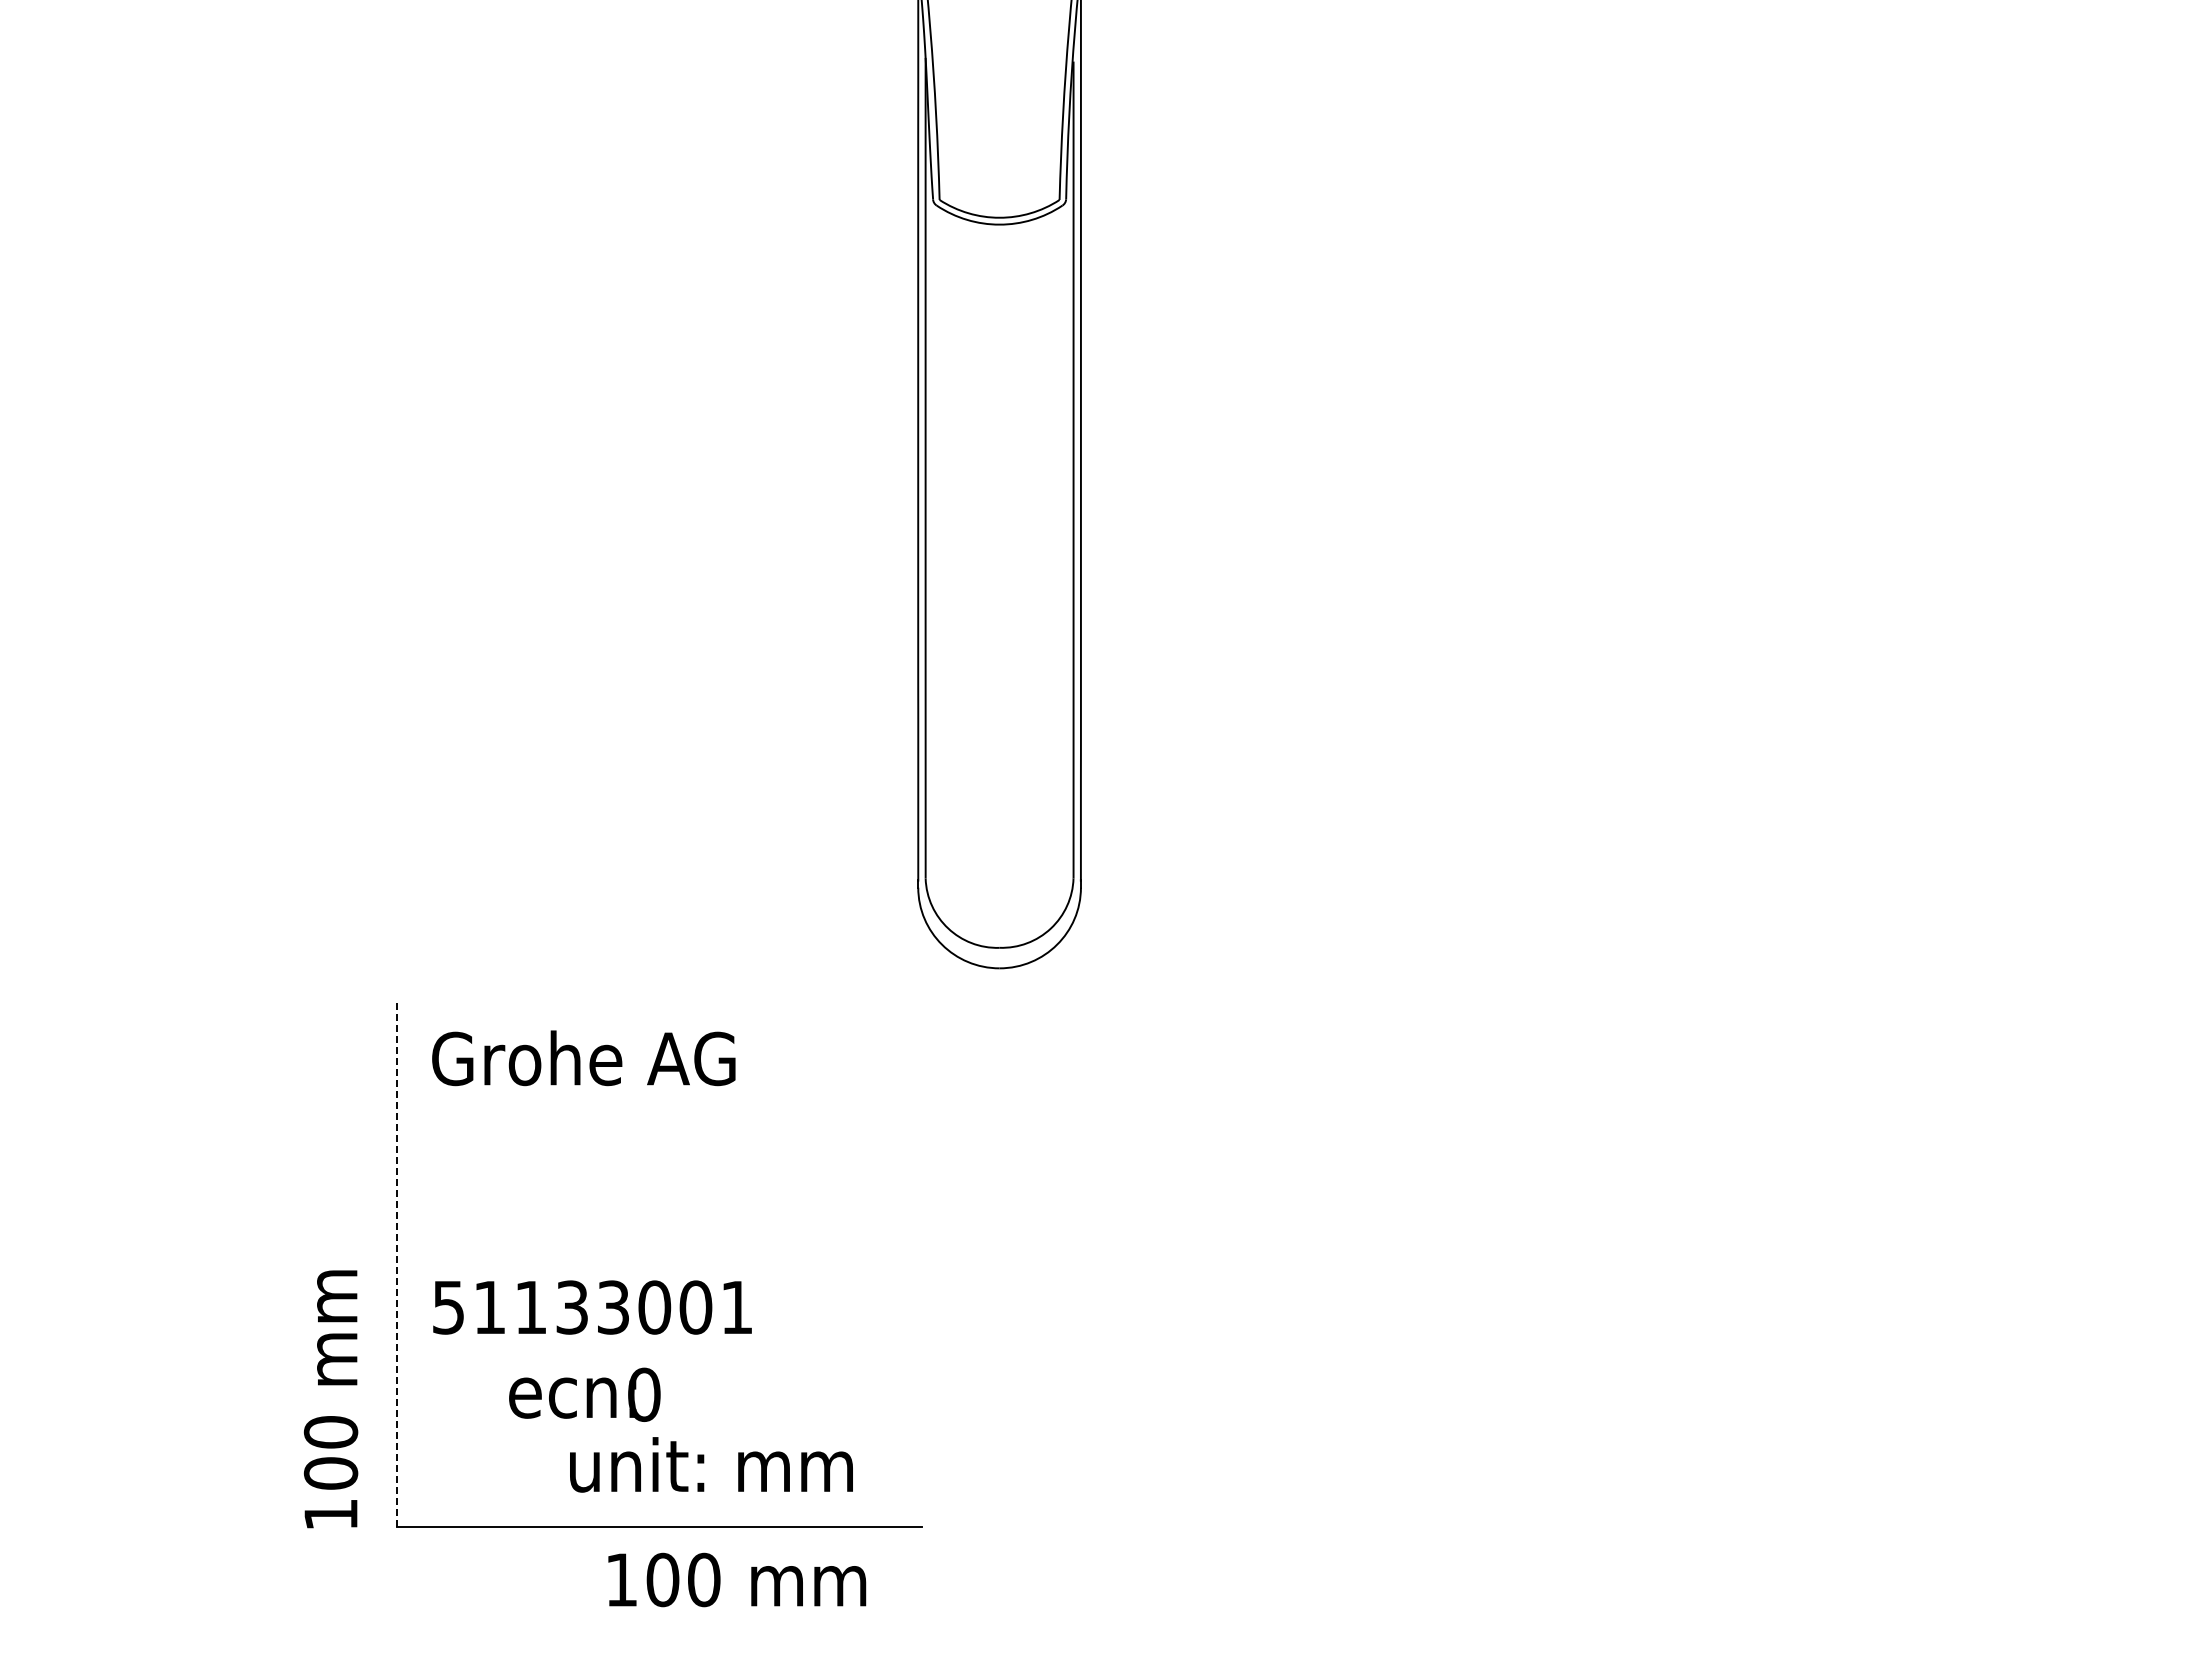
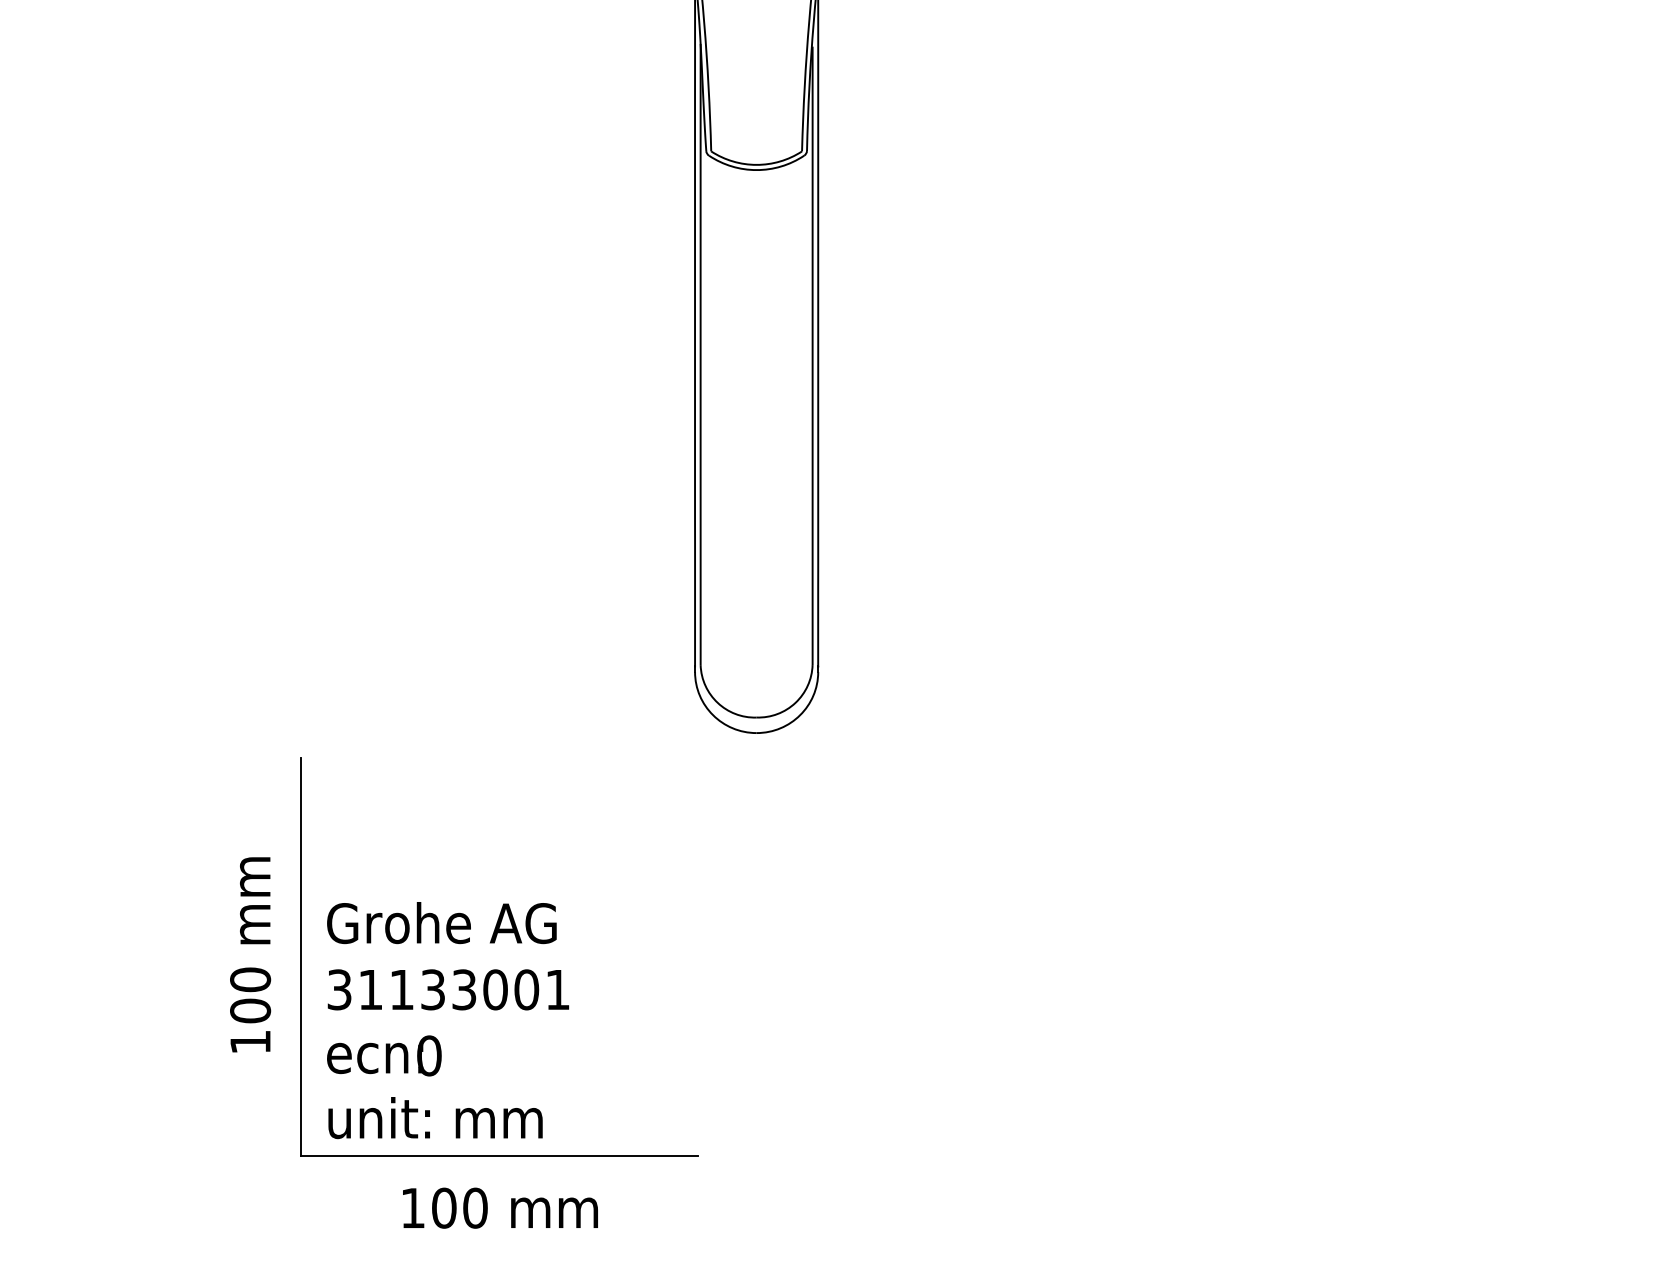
text: (583, 1058) -> (441, 923), moved
line: (397, 1263) -> (300, 956), dashed -> solid
text: (448, 1307) -> (339, 989), 51133001 -> 31133001
text: (584, 1394) -> (384, 1055), moved
text: (330, 1399) -> (250, 954), moved
text: (711, 1464) -> (435, 1117), moved
text: (737, 1579) -> (500, 1207), moved

